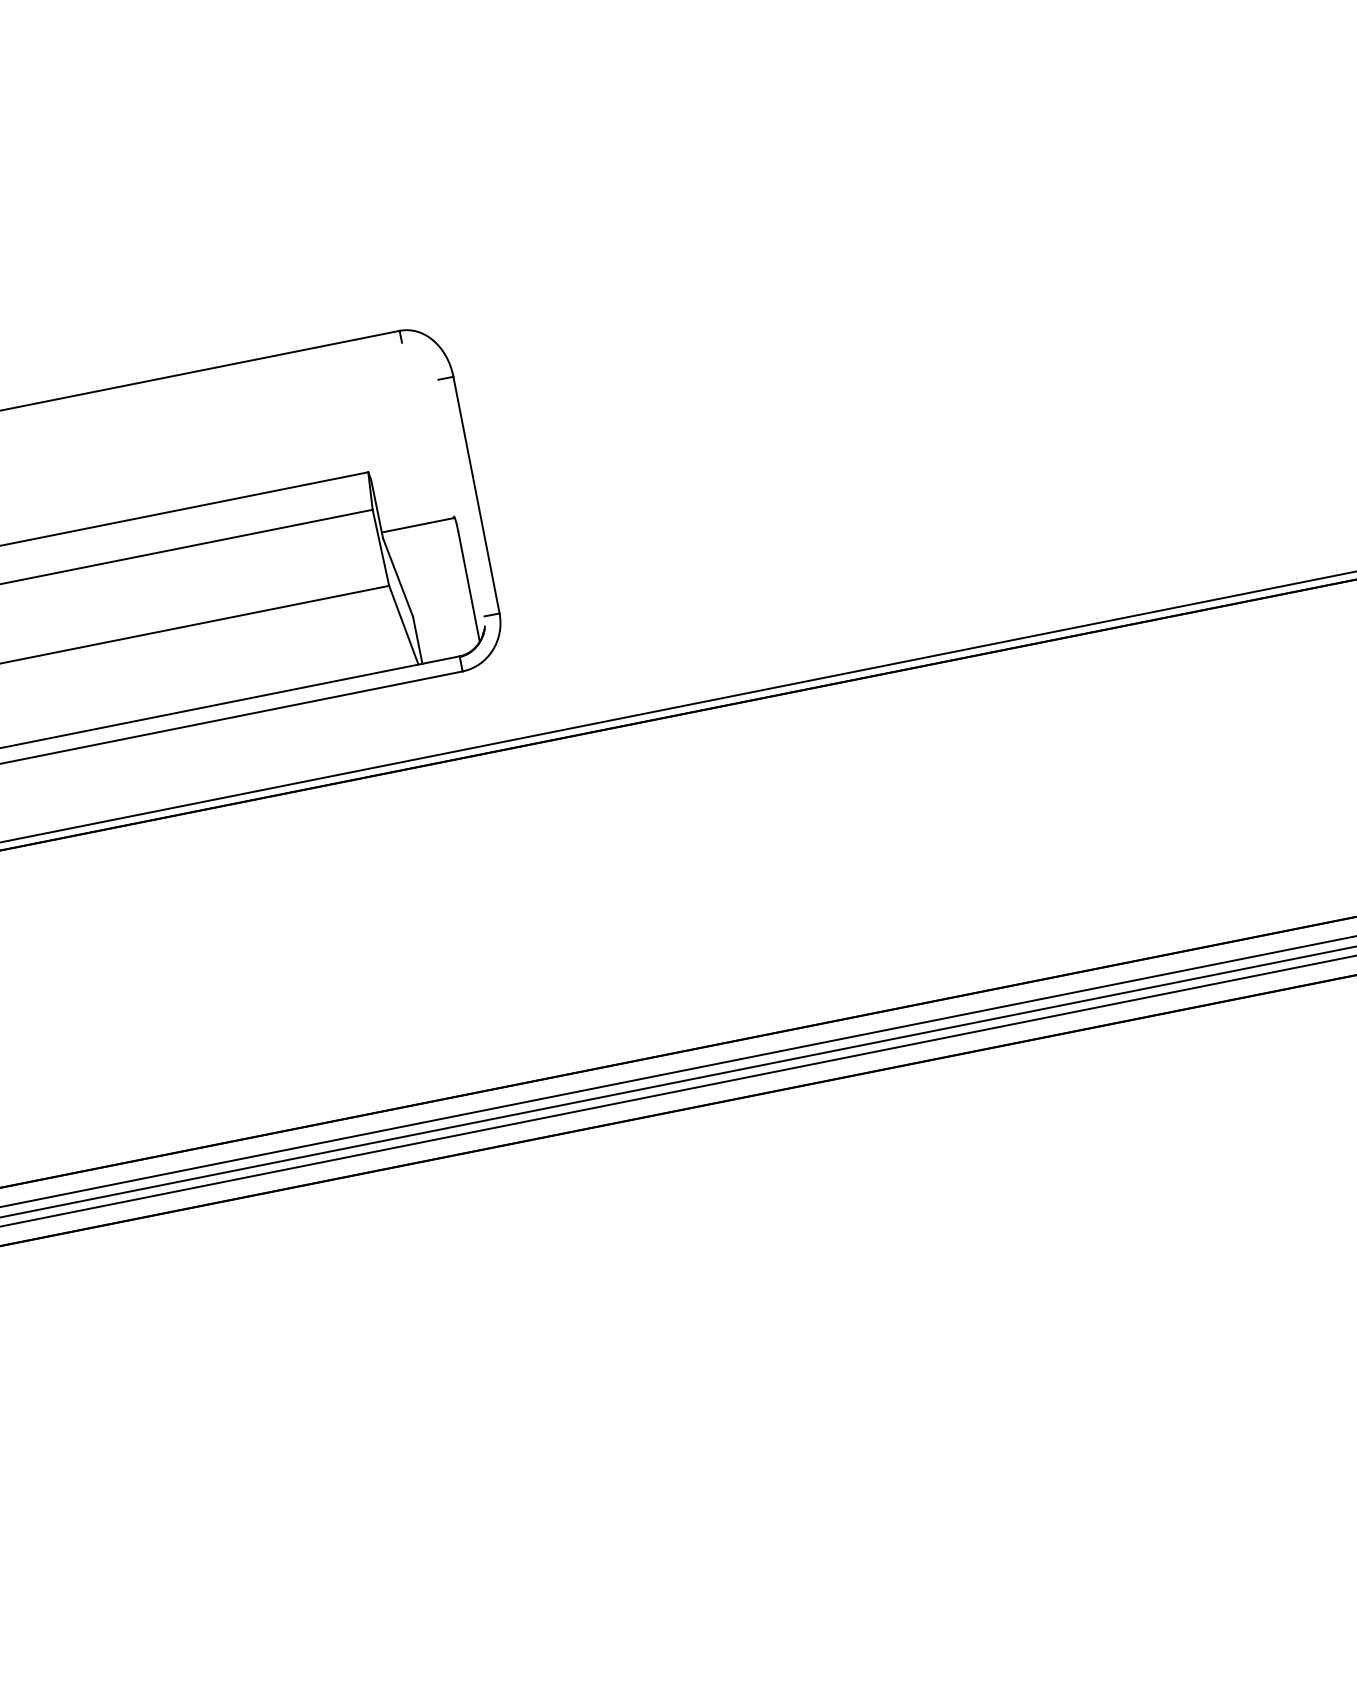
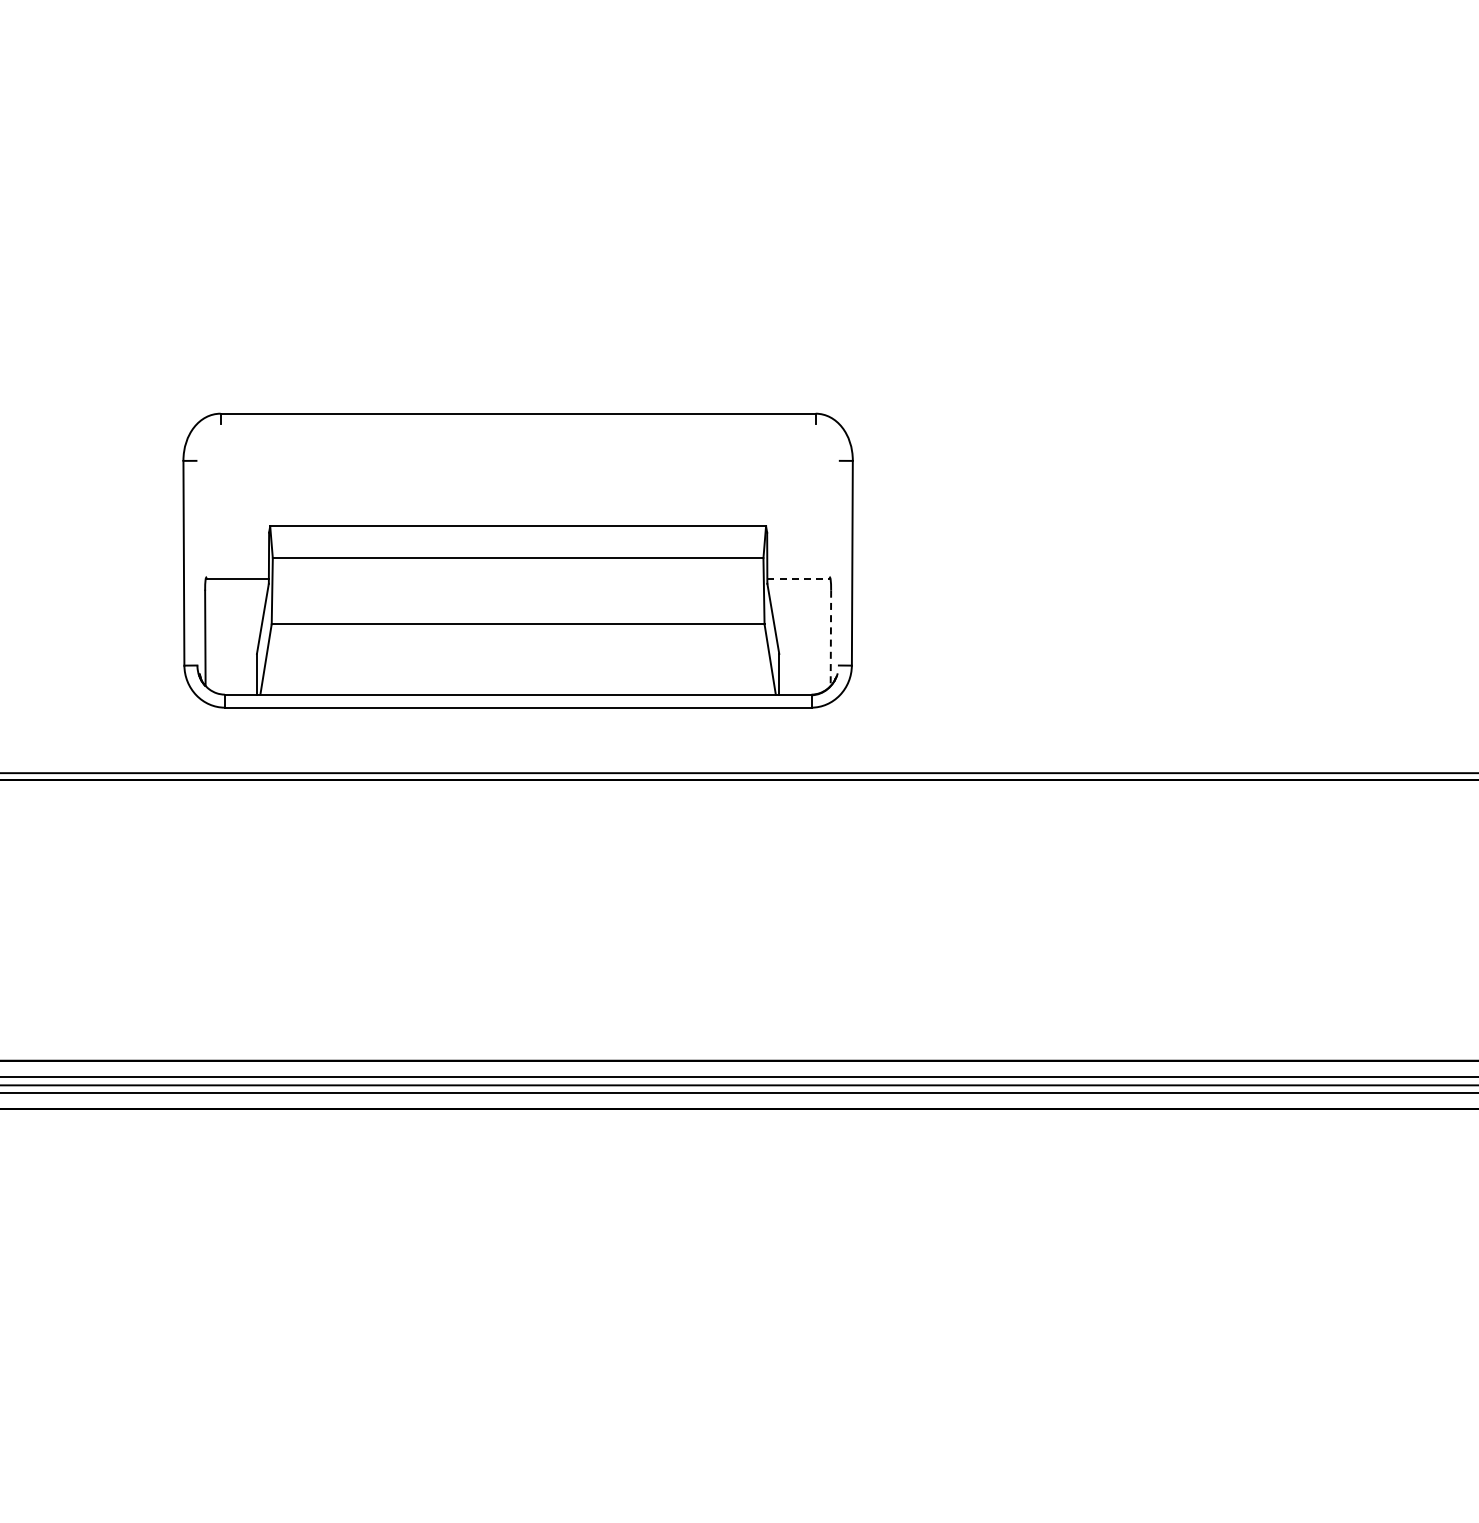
line: (418, 524) -> (799, 578), solid -> dashed
line: (468, 587) -> (830, 638), solid -> dashed

